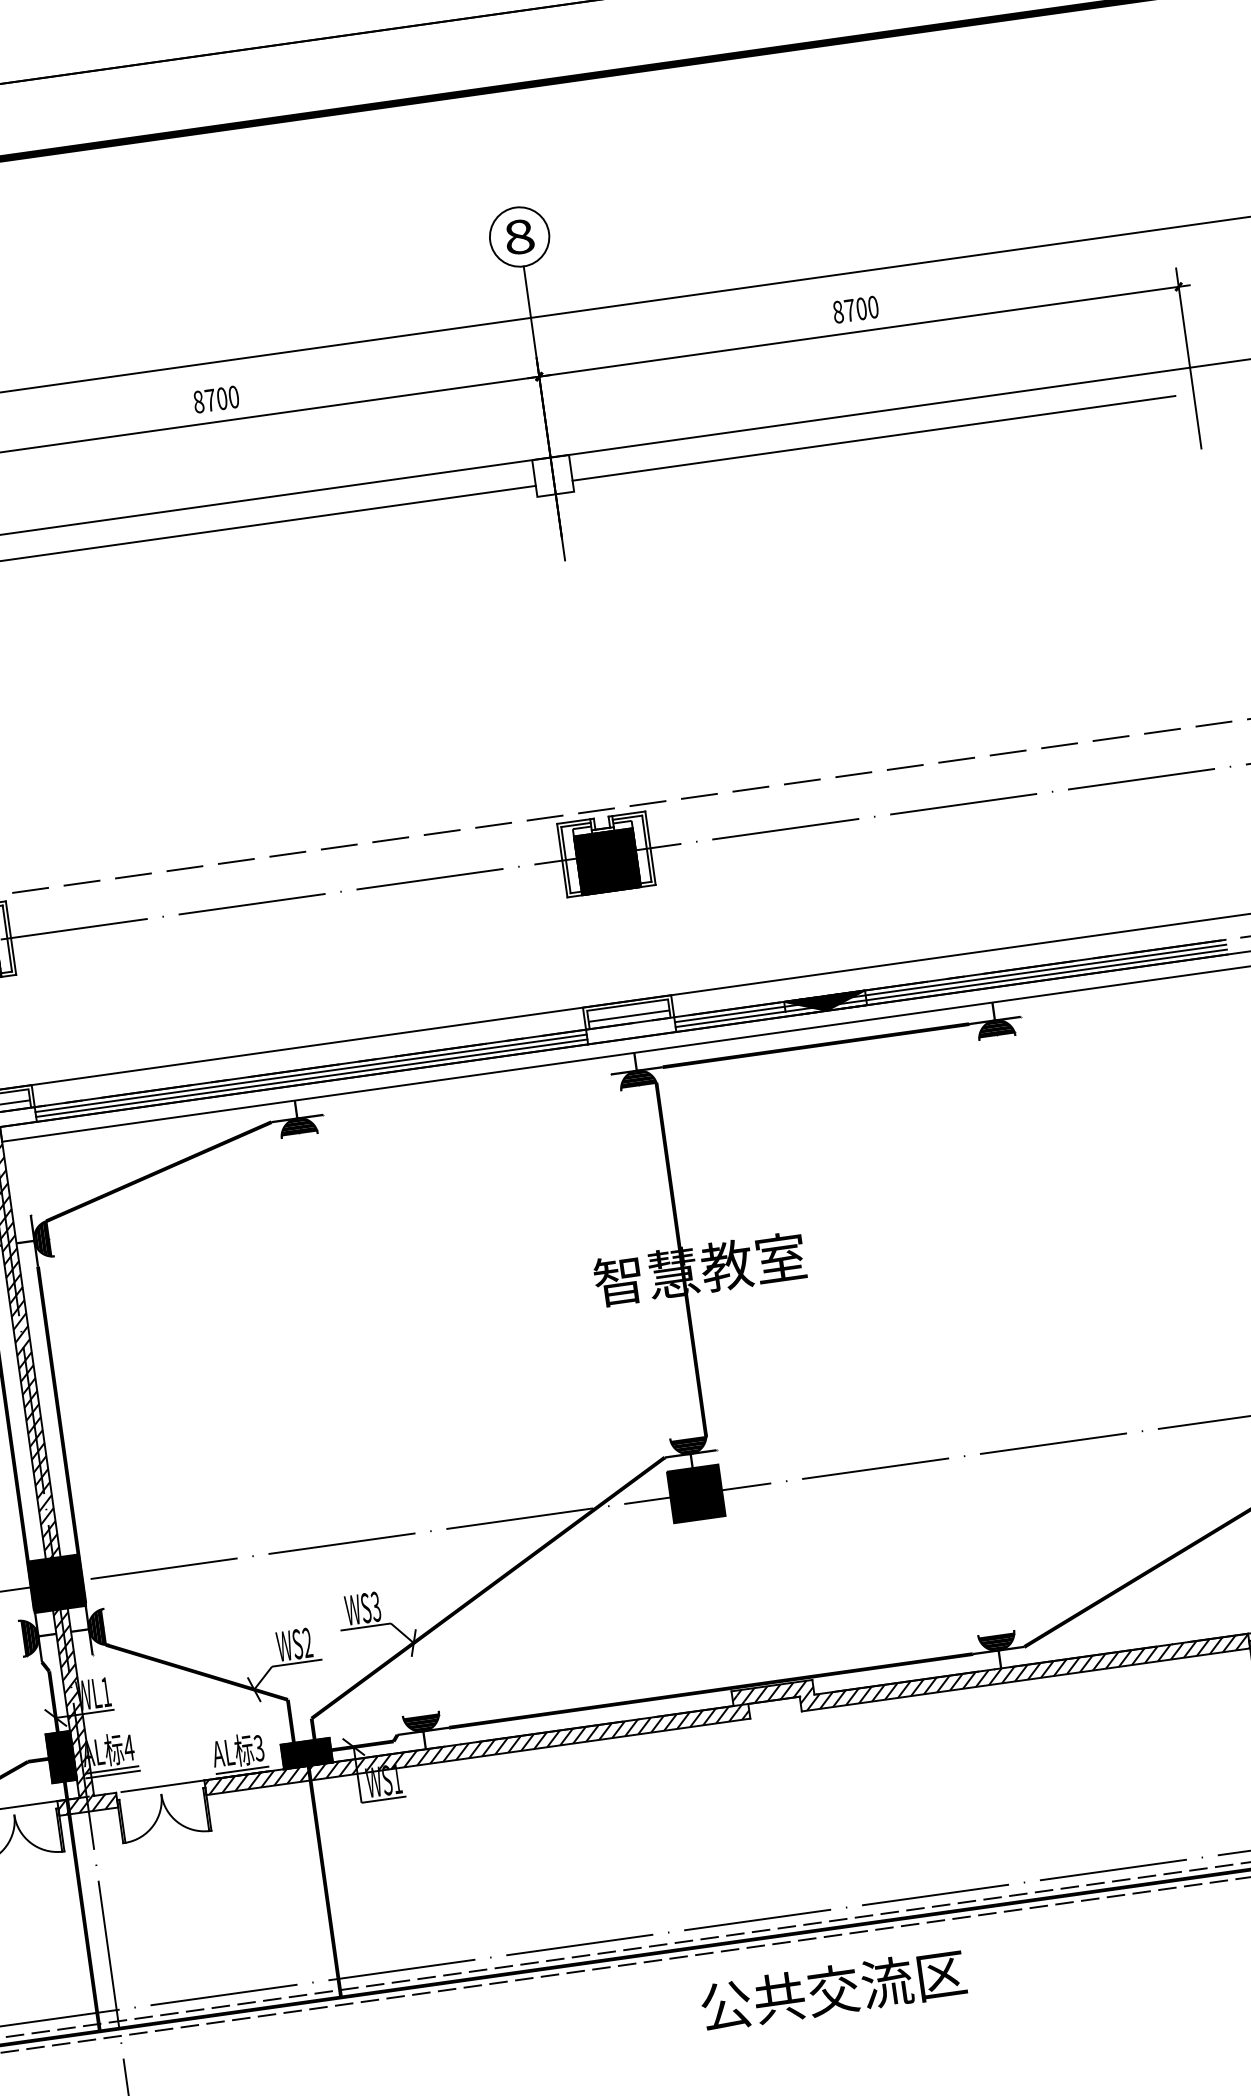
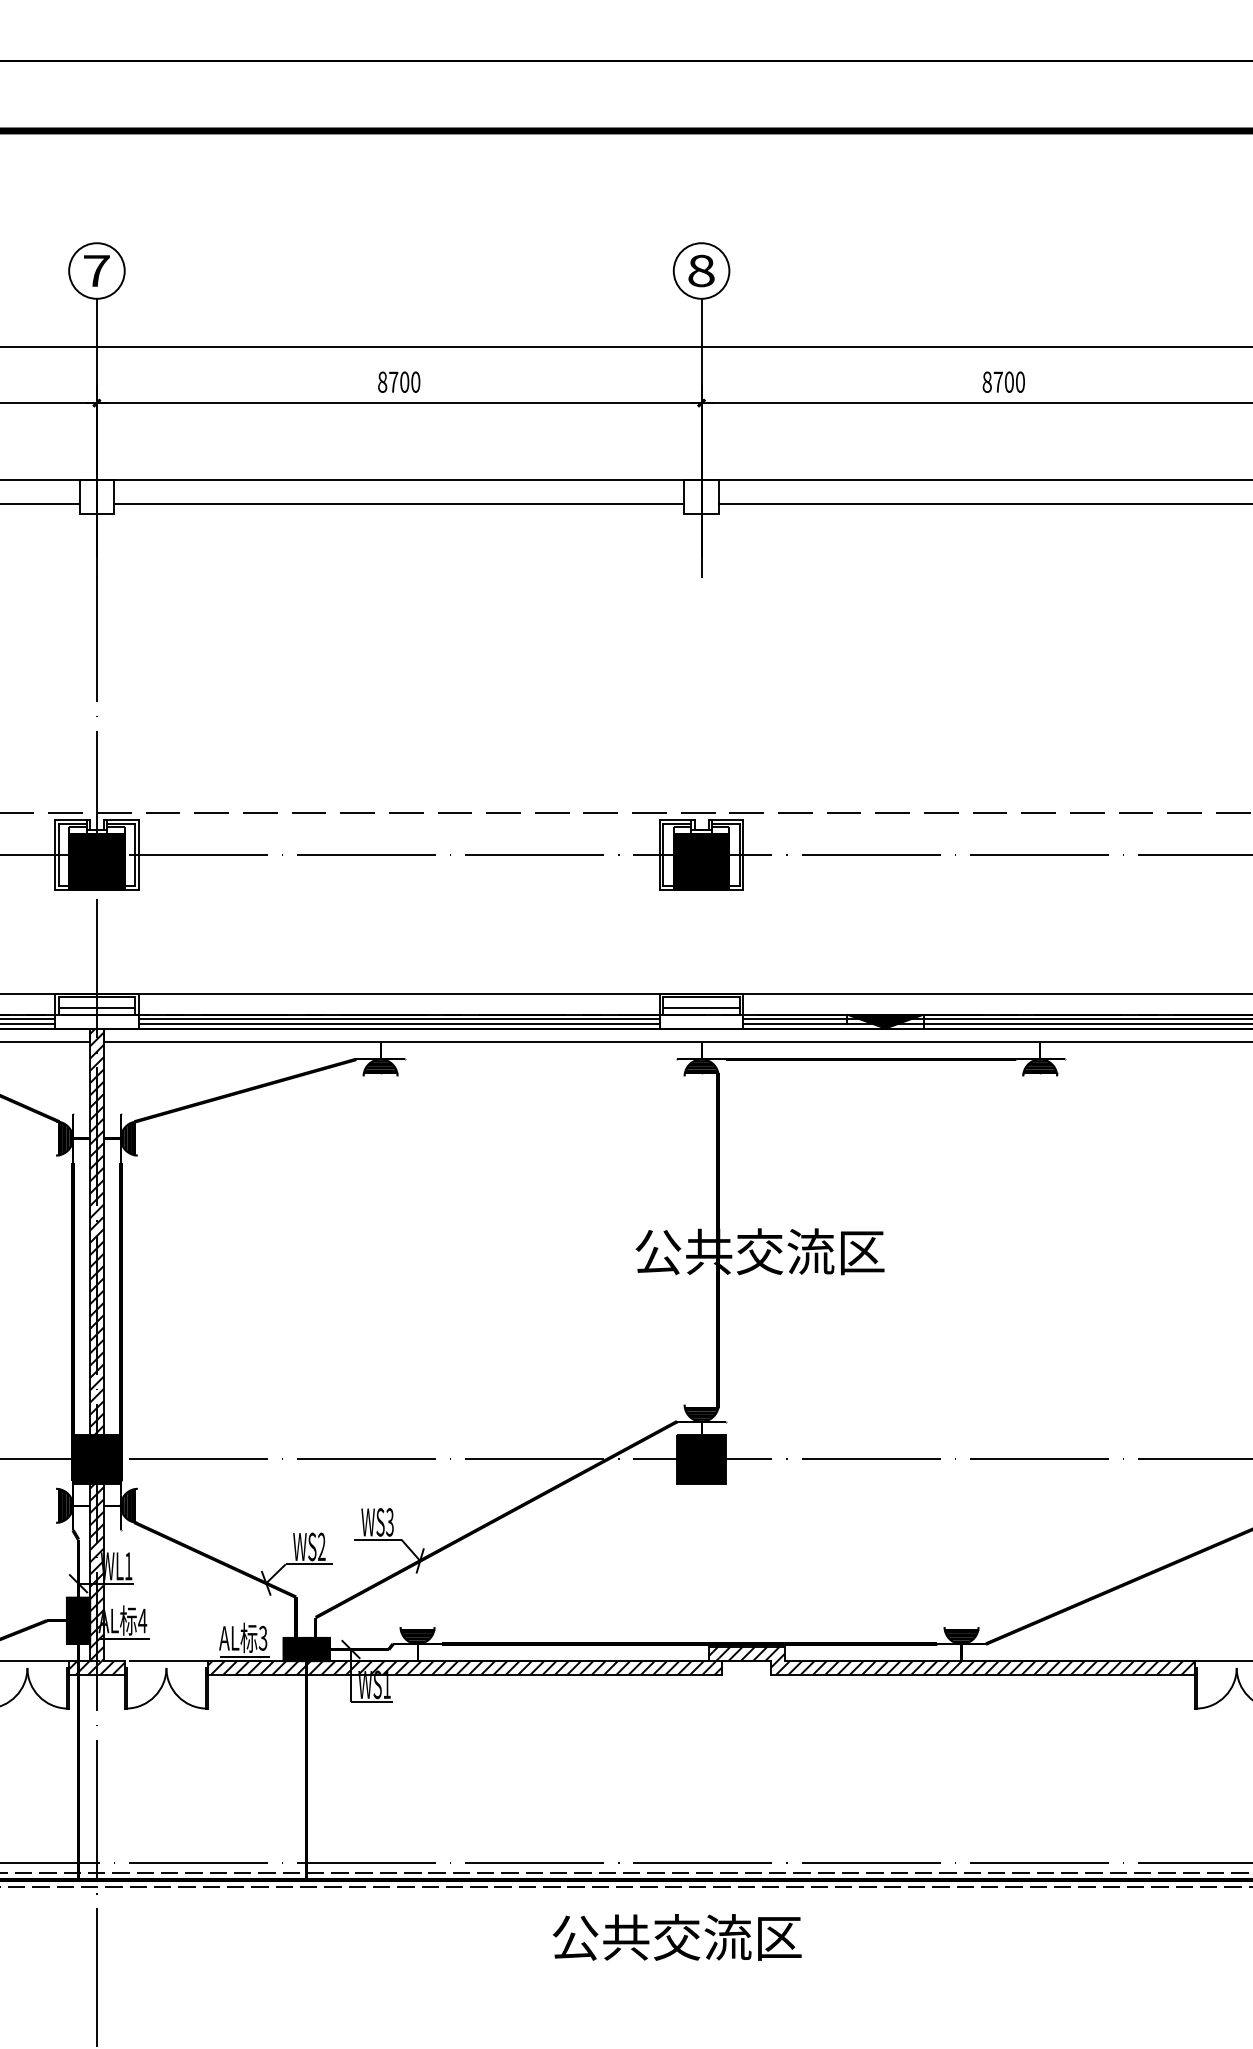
text: (726, 1265) -> (759, 1251), 智慧教室 -> 公共交流区
line: (113, 1774) -> (124, 1643), removed
text: (832, 1990) -> (676, 1937), moved

